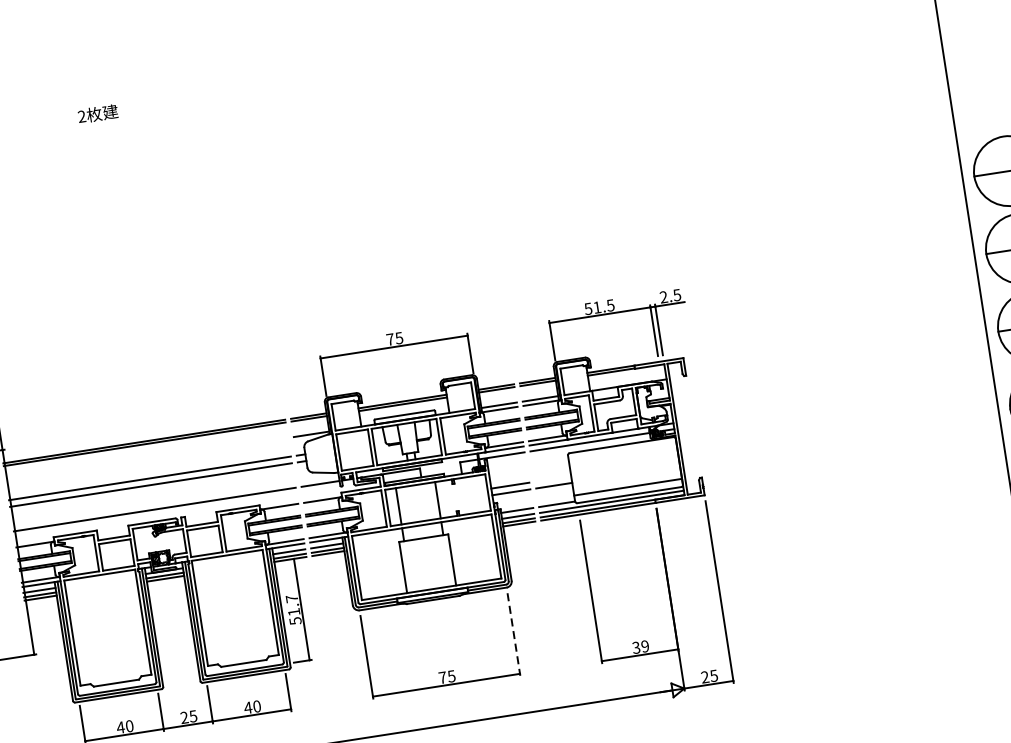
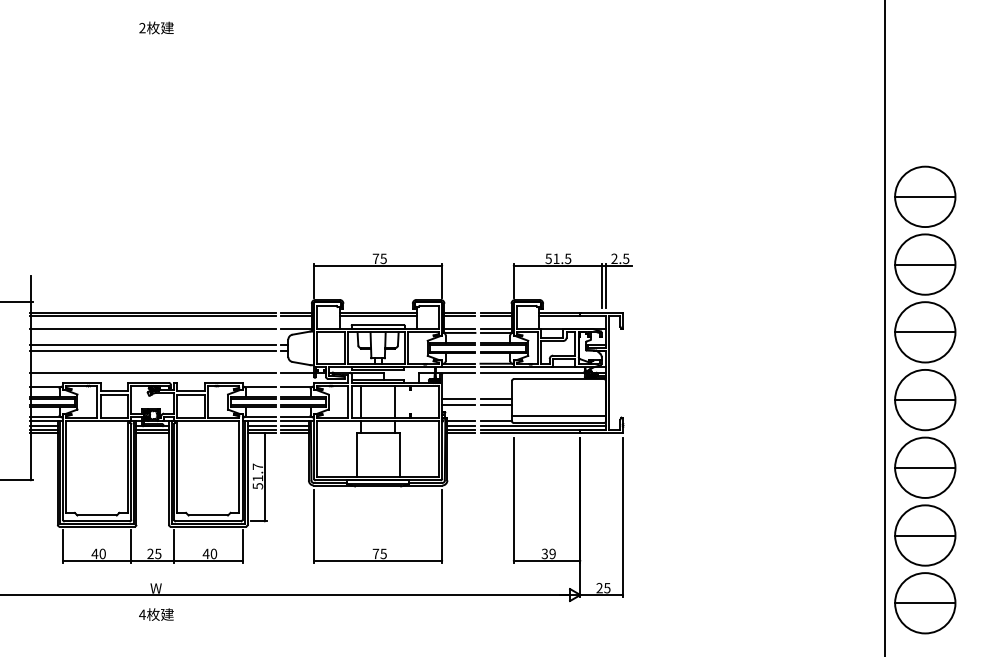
line: (146, 460) -> (152, 329), added
line: (553, 479) -> (496, 399), added
line: (514, 634) -> (442, 526), dashed -> solid

